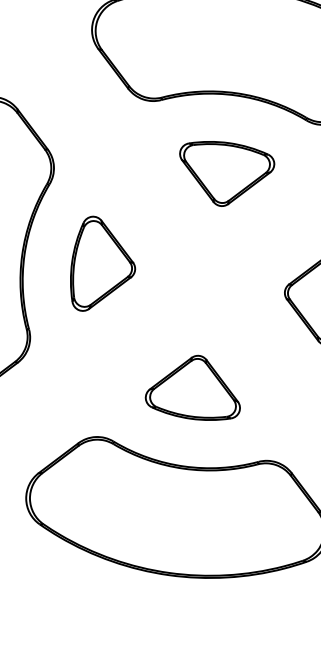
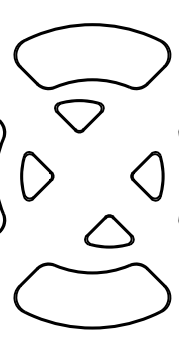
part: (225, 175) -> (79, 116), moved
part: (195, 387) -> (109, 231), moved

